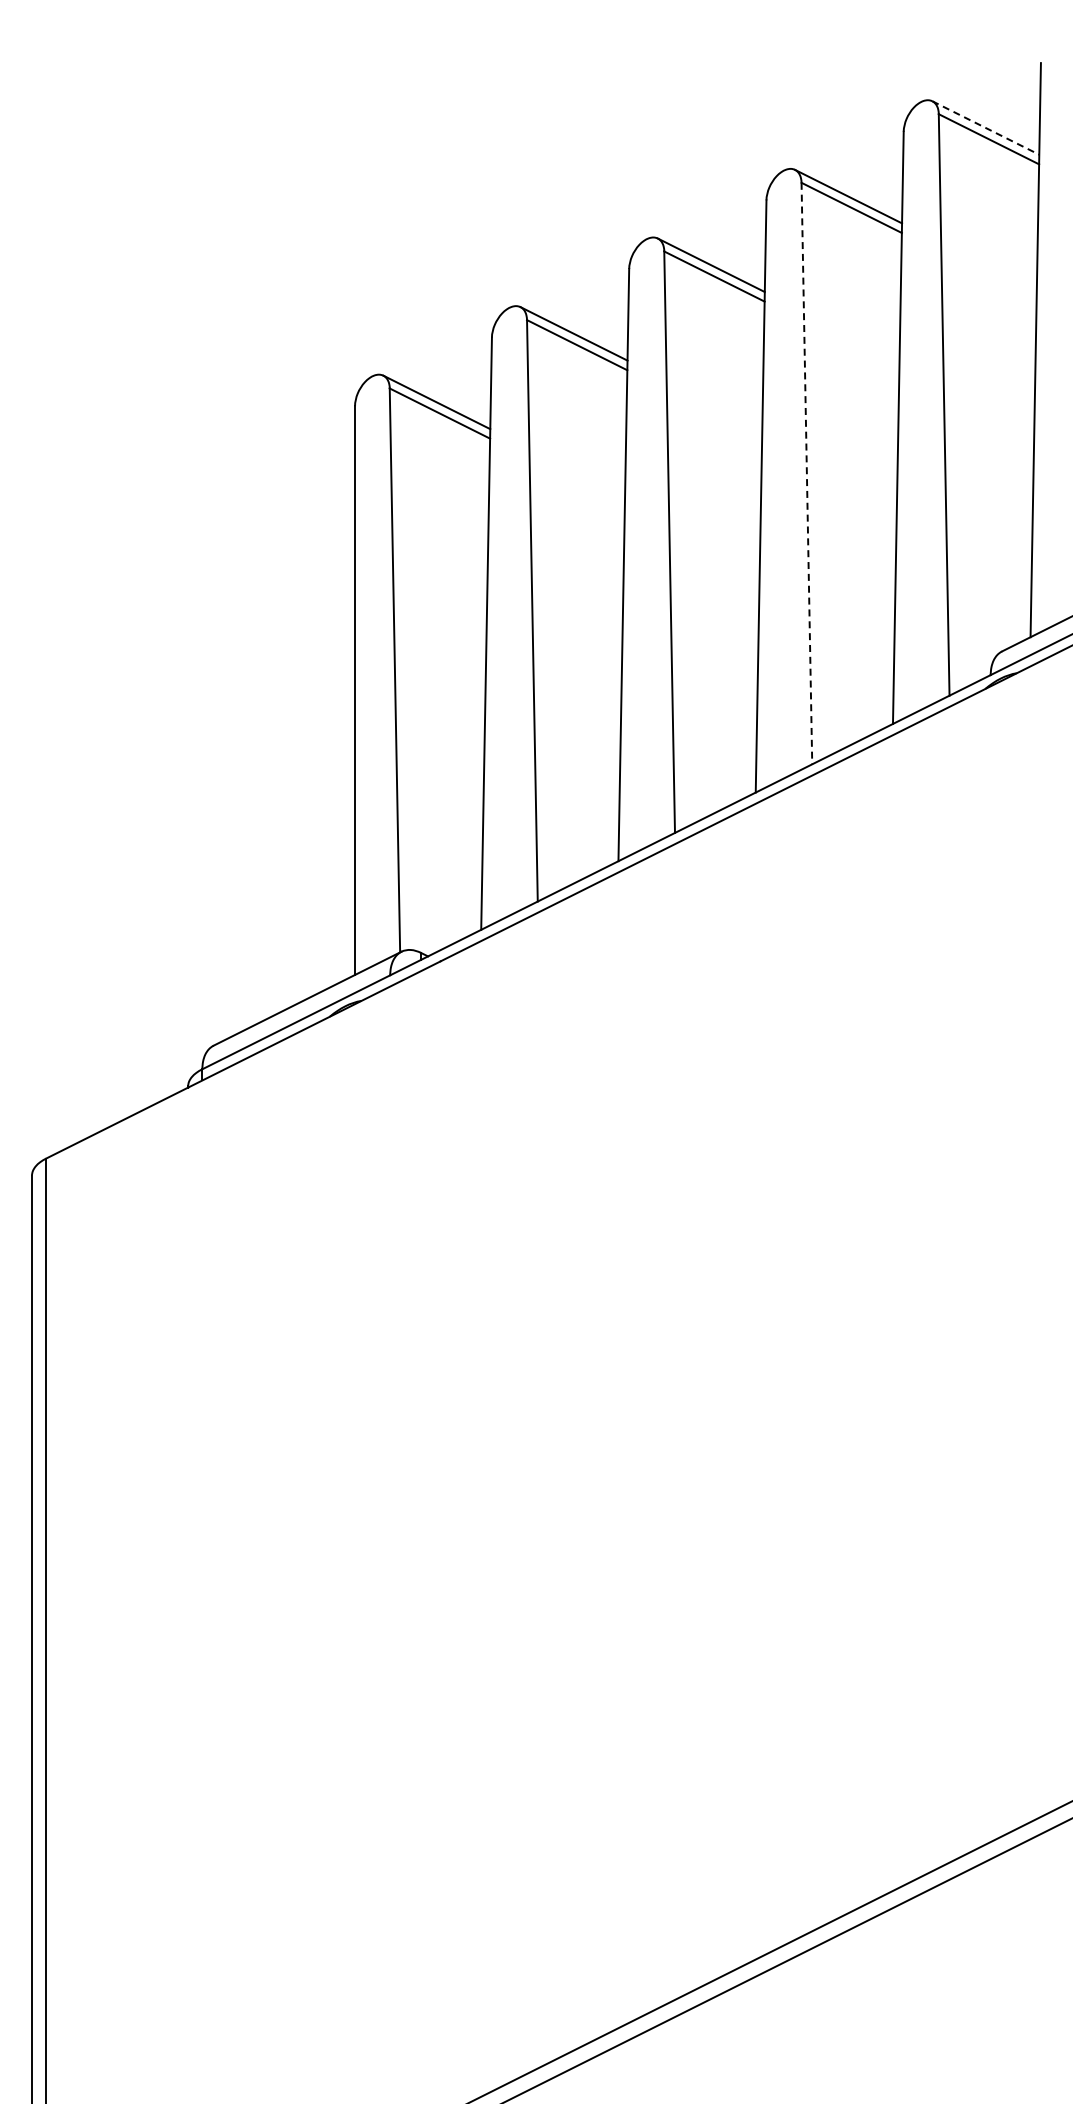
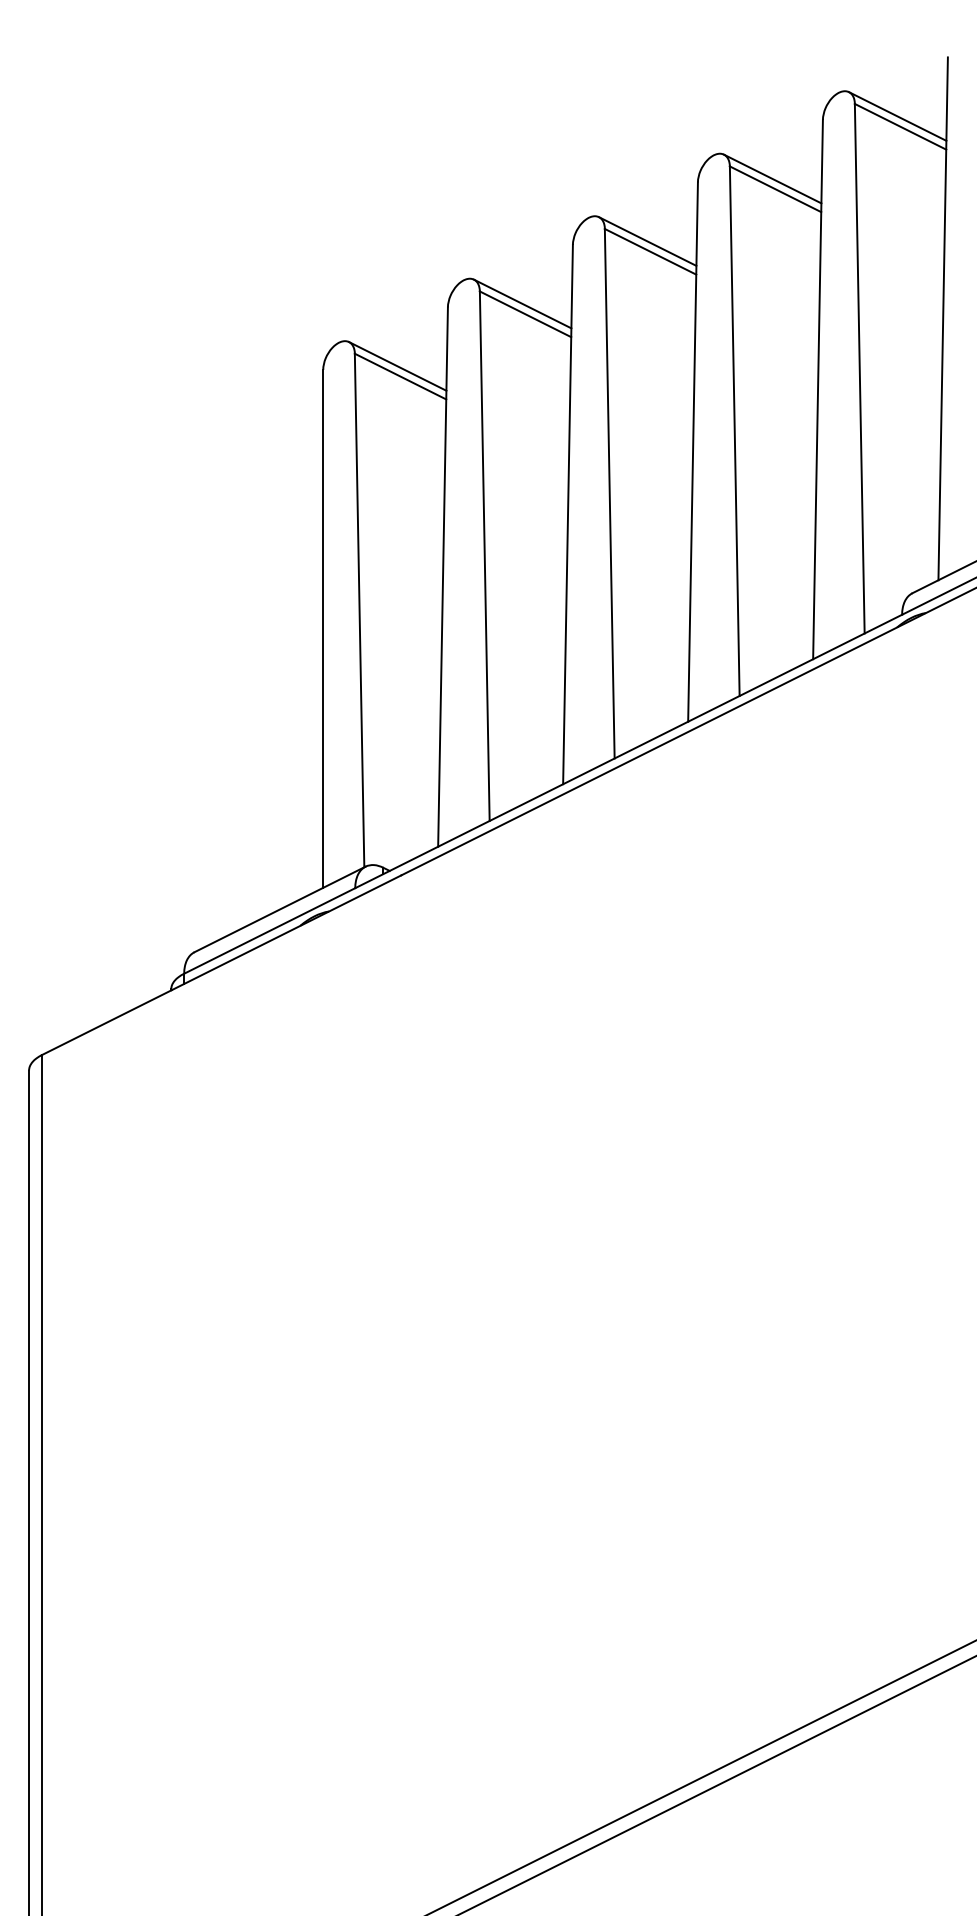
line: (985, 127) -> (897, 116), dashed -> solid
line: (806, 473) -> (734, 431), dashed -> solid

